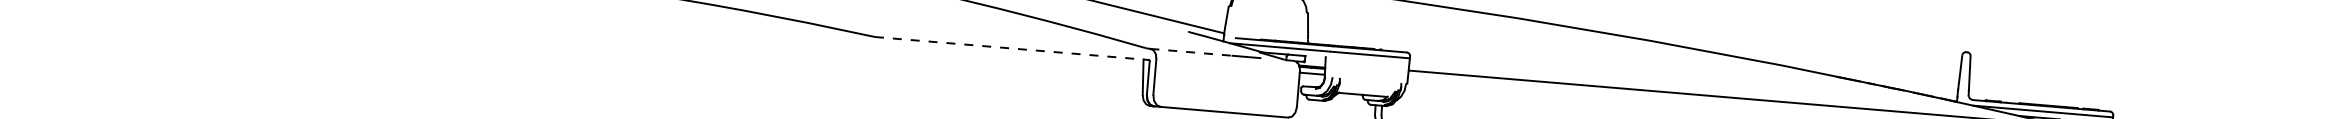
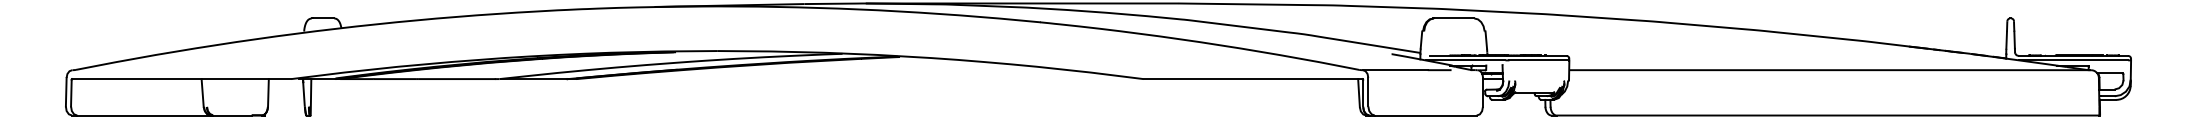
line: (1012, 49) -> (1253, 79), dashed -> solid
line: (1191, 52) -> (1395, 70), dashed -> solid

